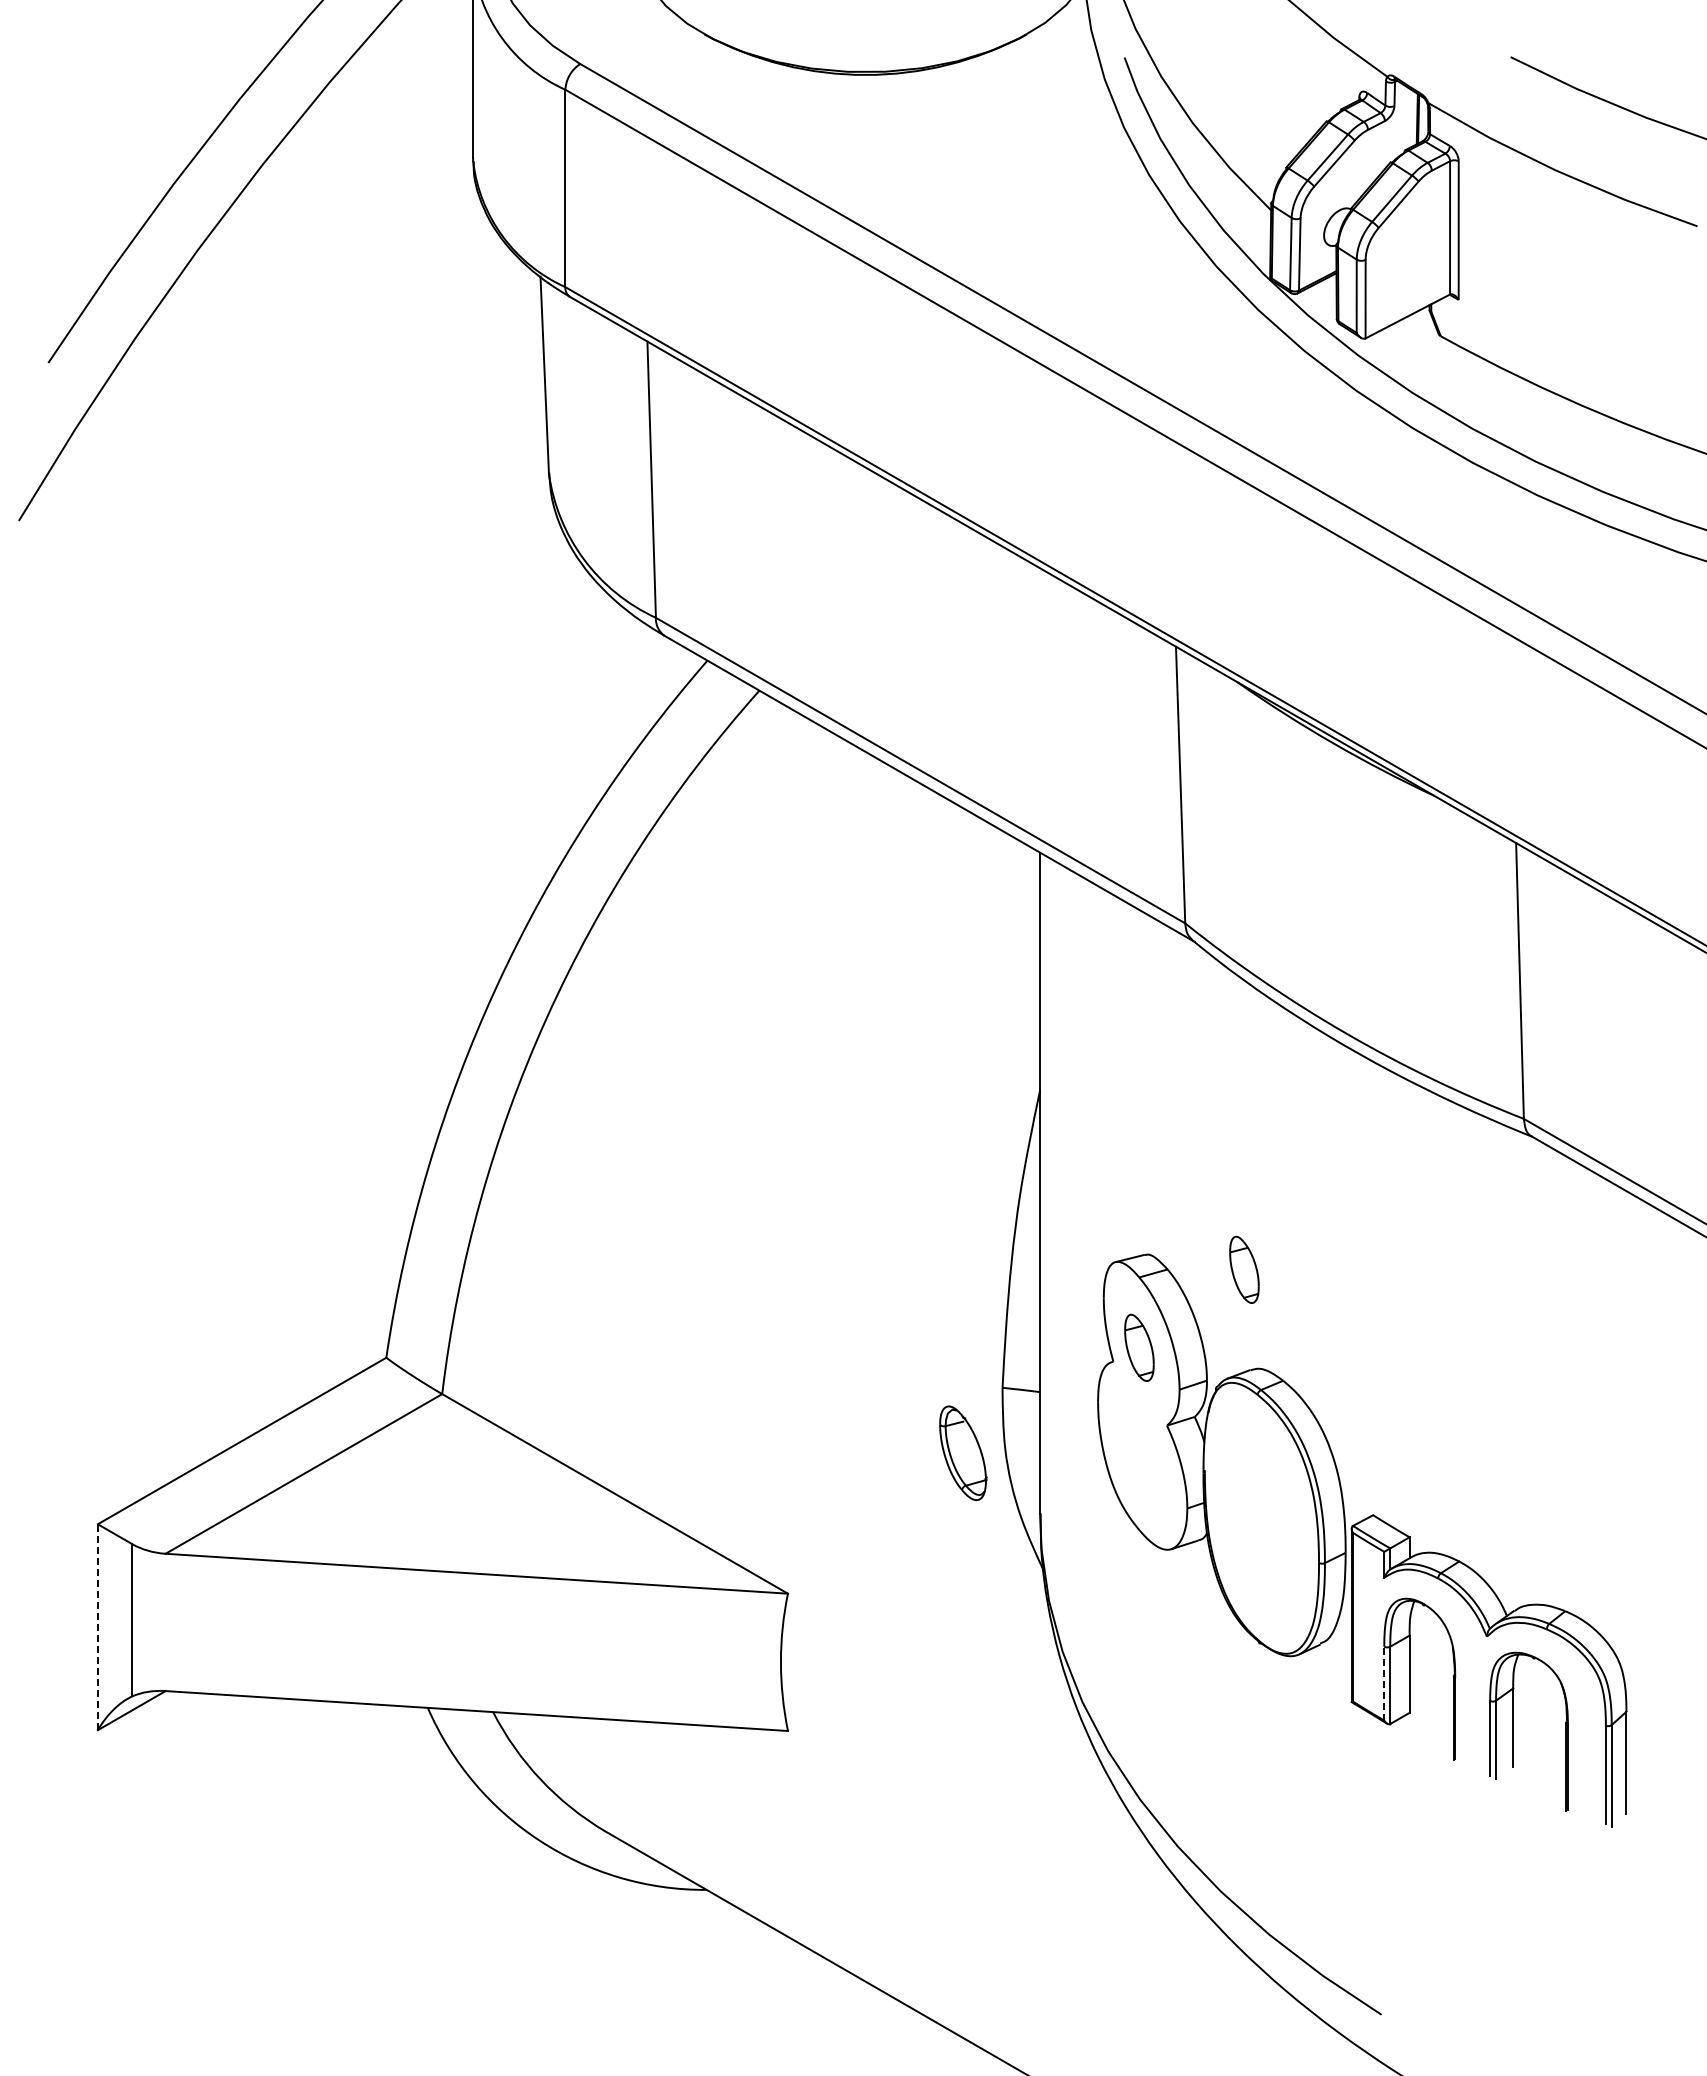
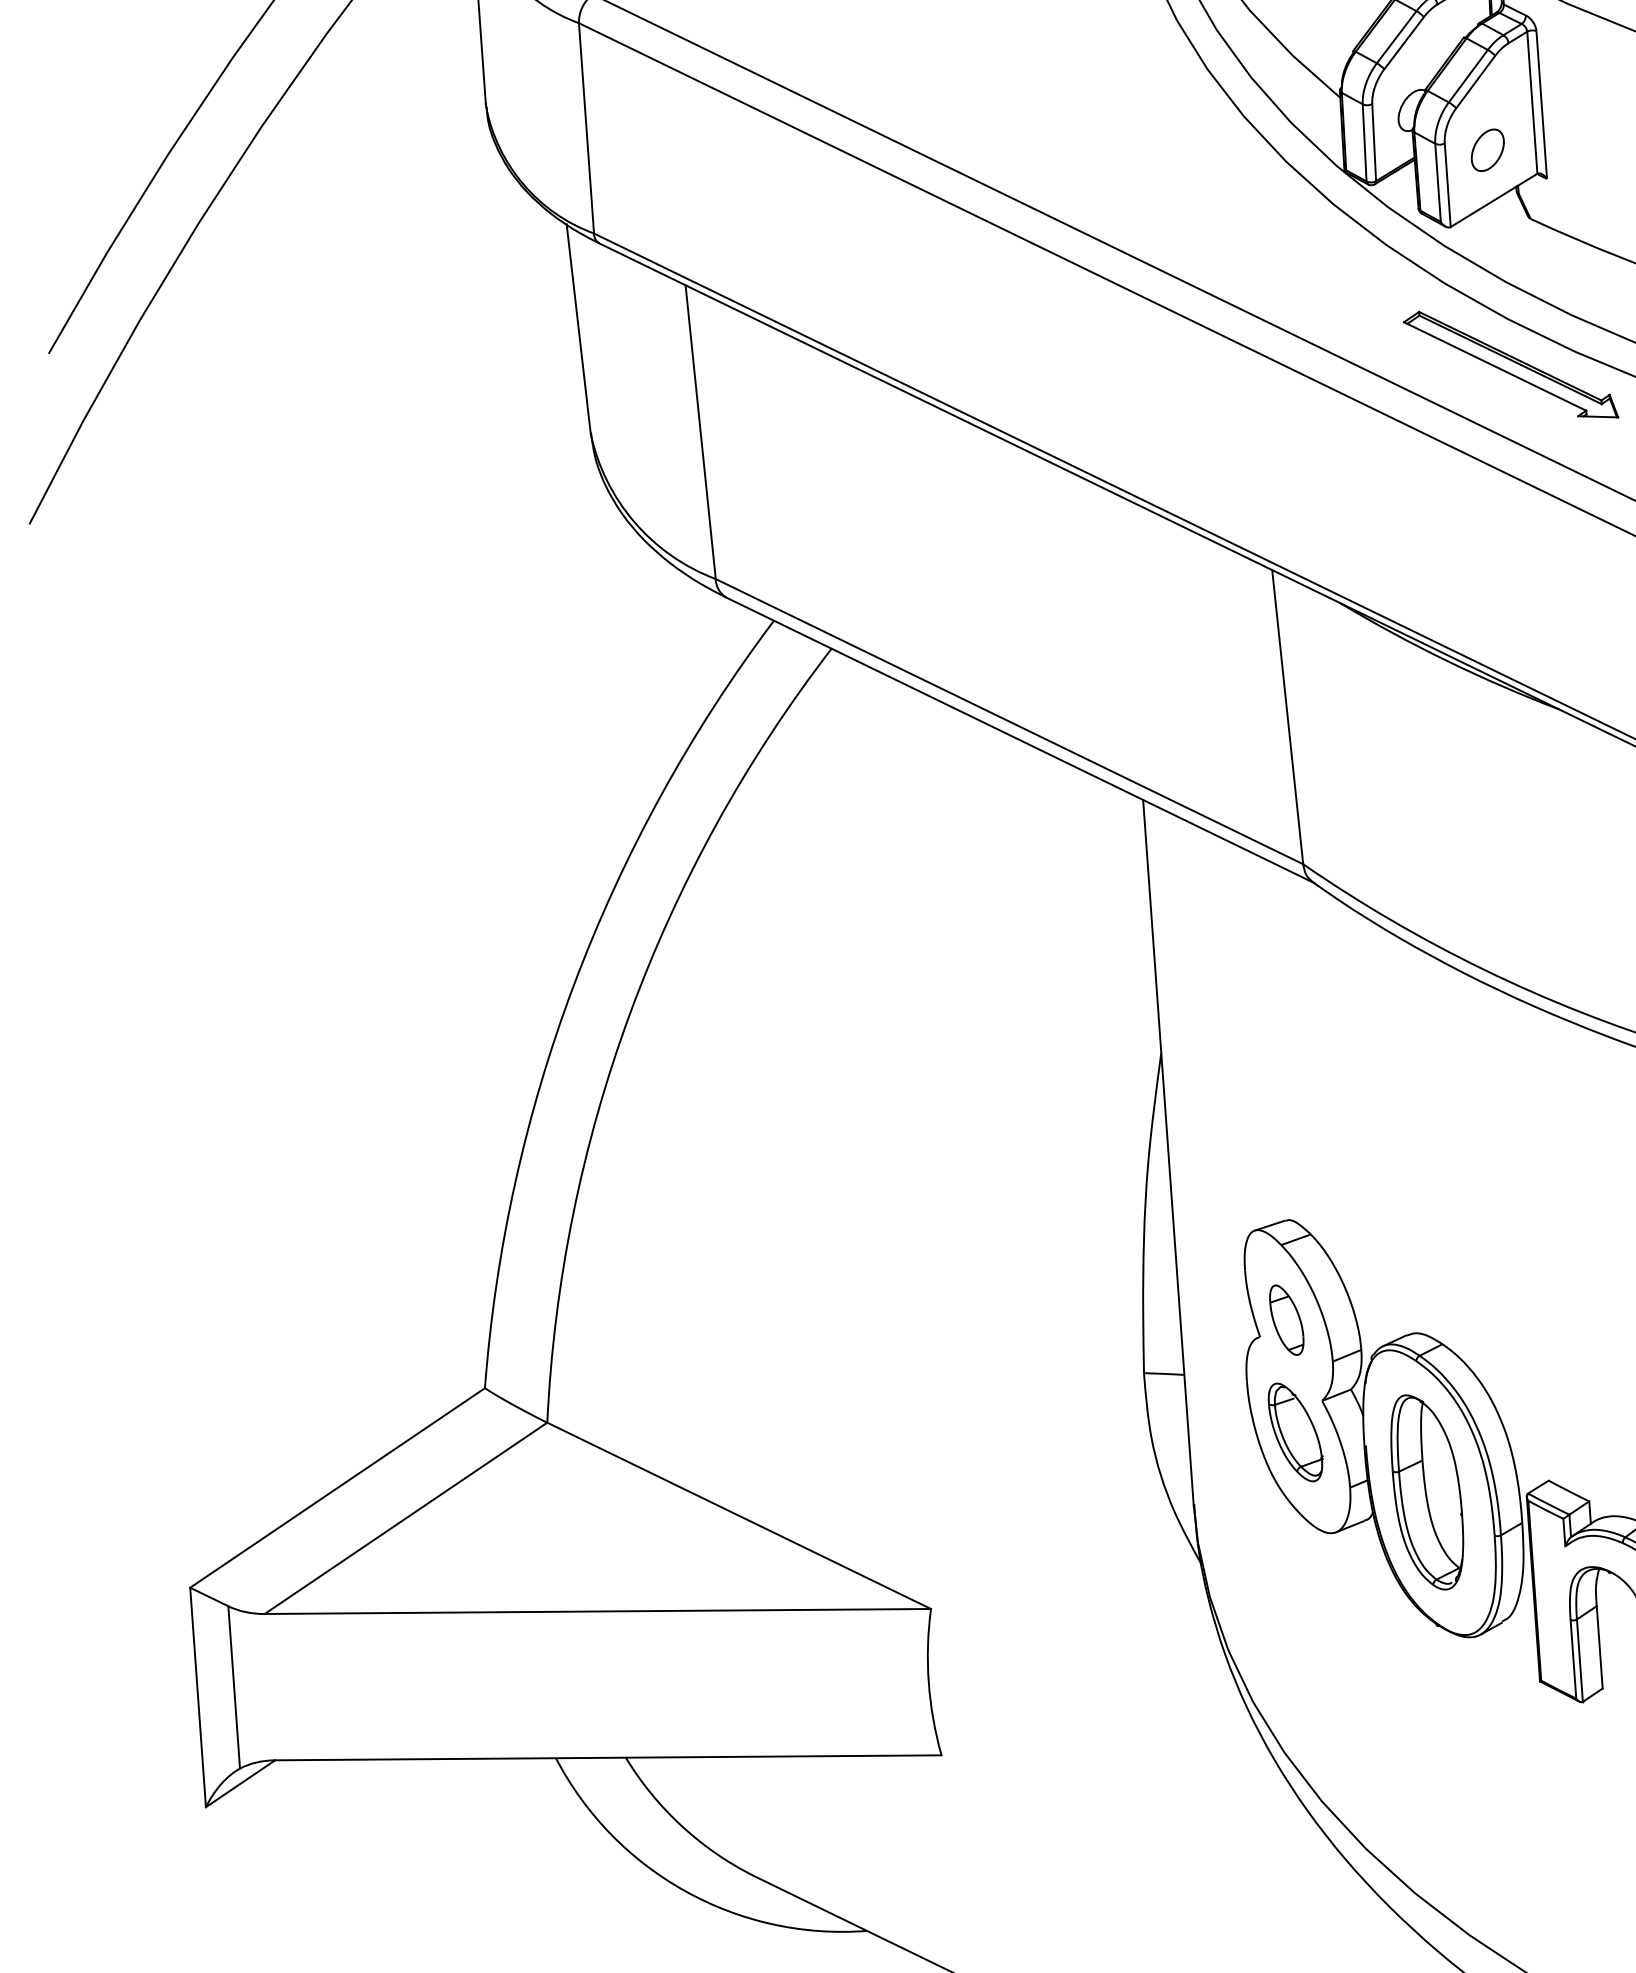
part: (1404, 269) -> (1486, 150), added
part: (1412, 471) -> (1510, 365), added
part: (1244, 1269) -> (1392, 1228), removed
part: (963, 1452) -> (1295, 1431), moved
part: (1258, 1517) -> (1426, 1491), added
line: (97, 1627) -> (197, 1697), dashed -> solid
line: (1384, 1683) -> (1573, 1659), dashed -> solid

